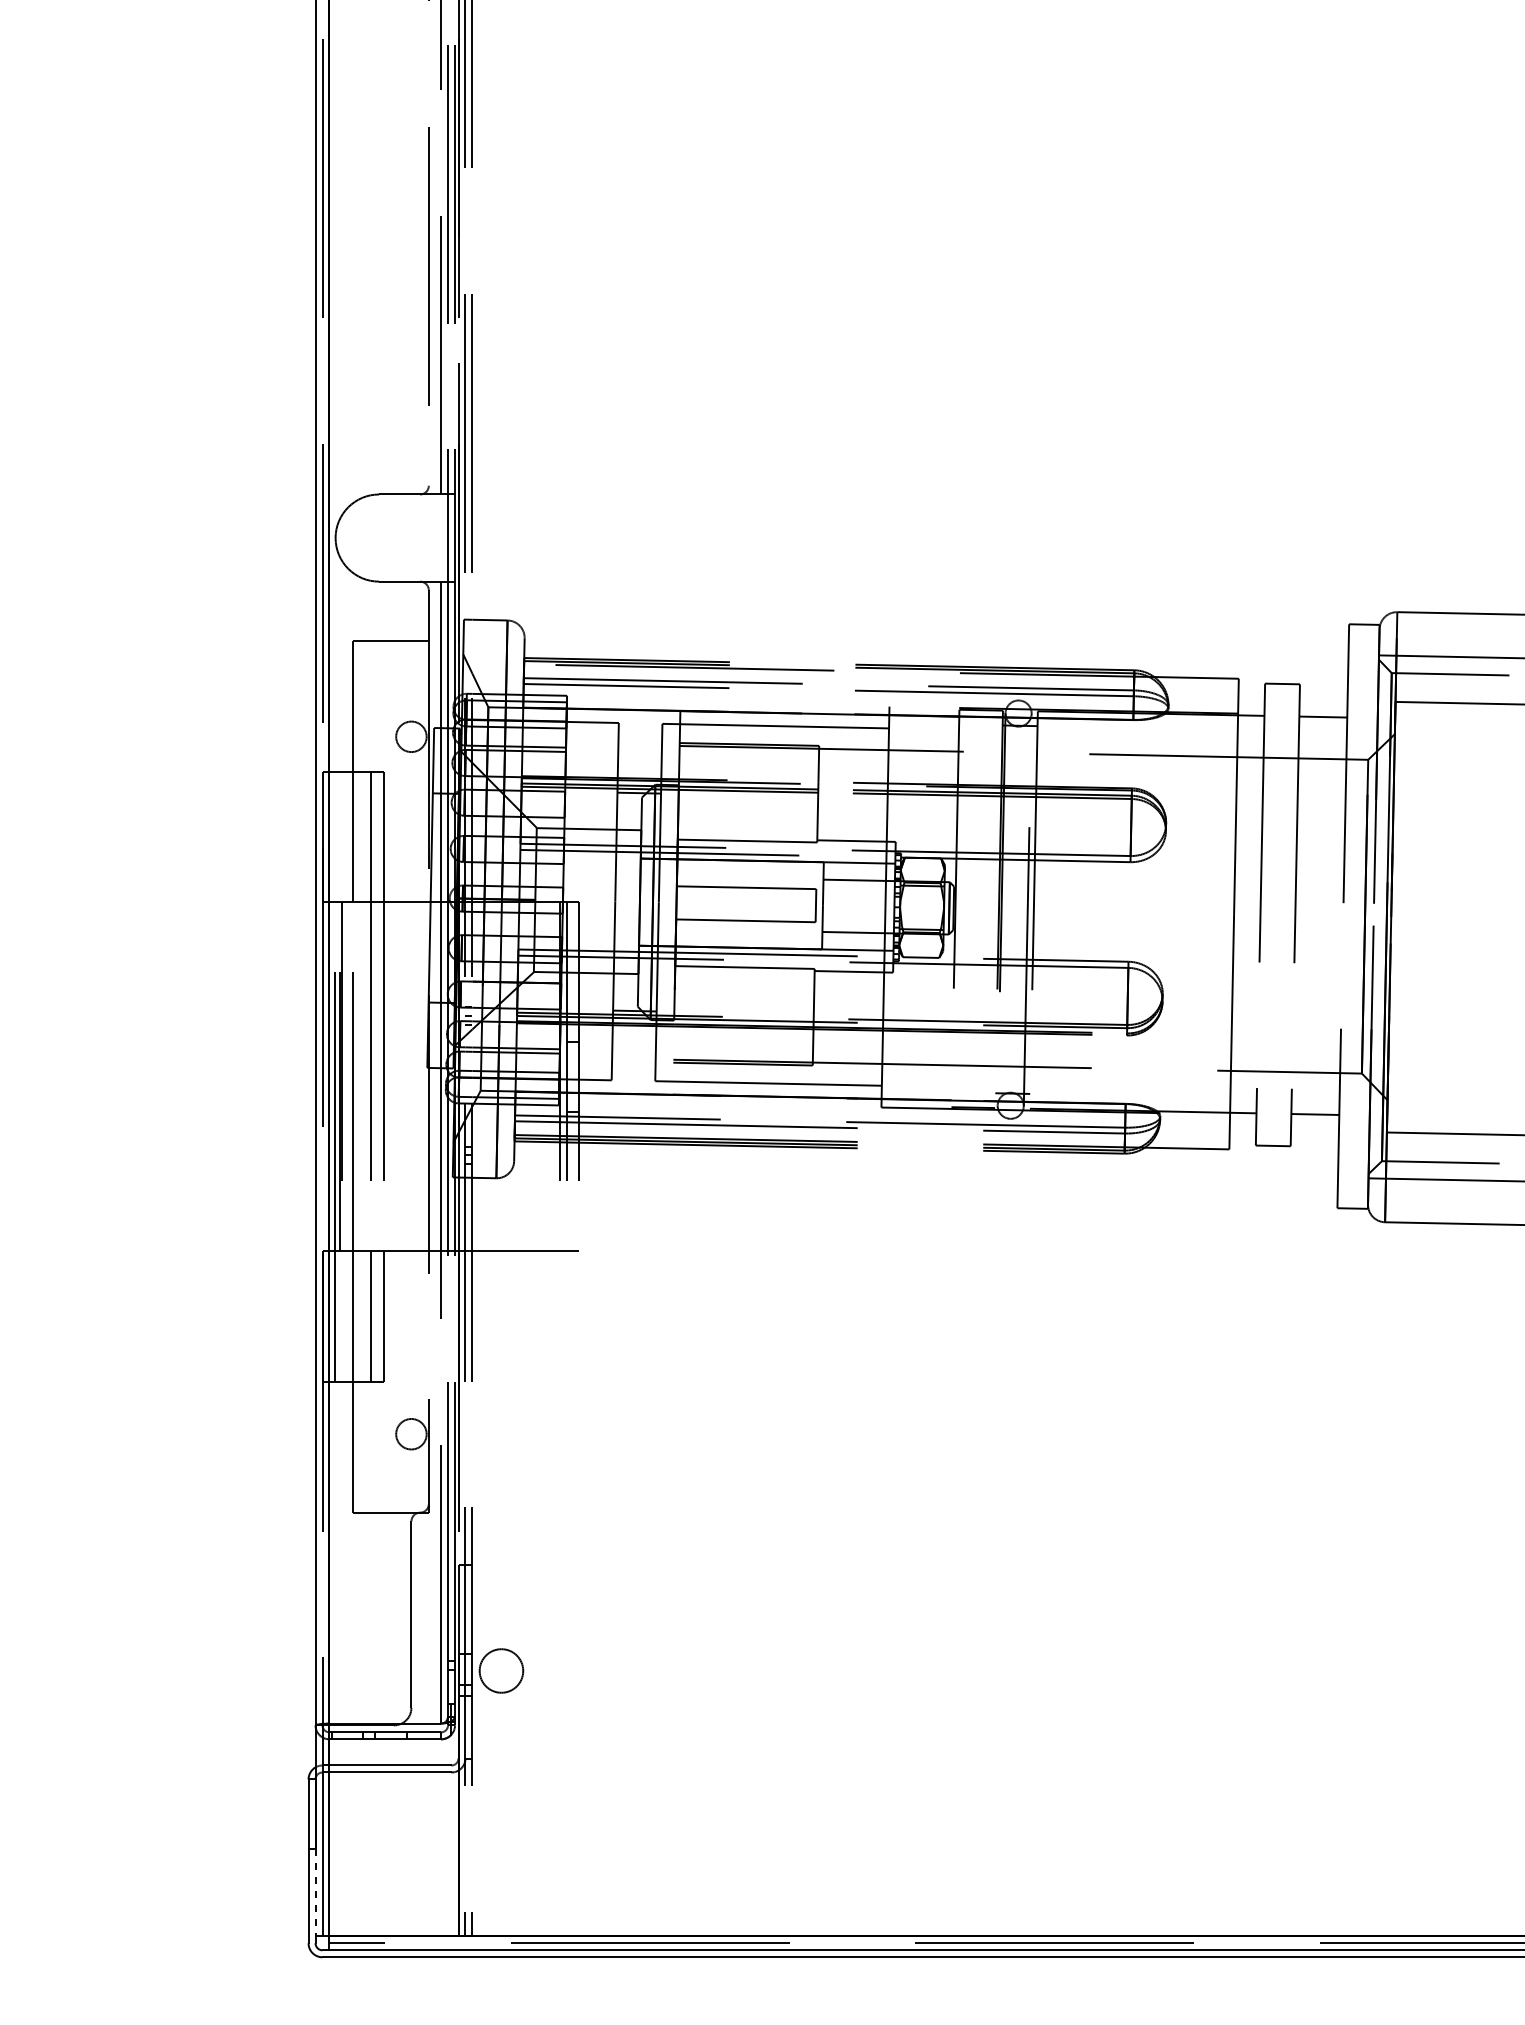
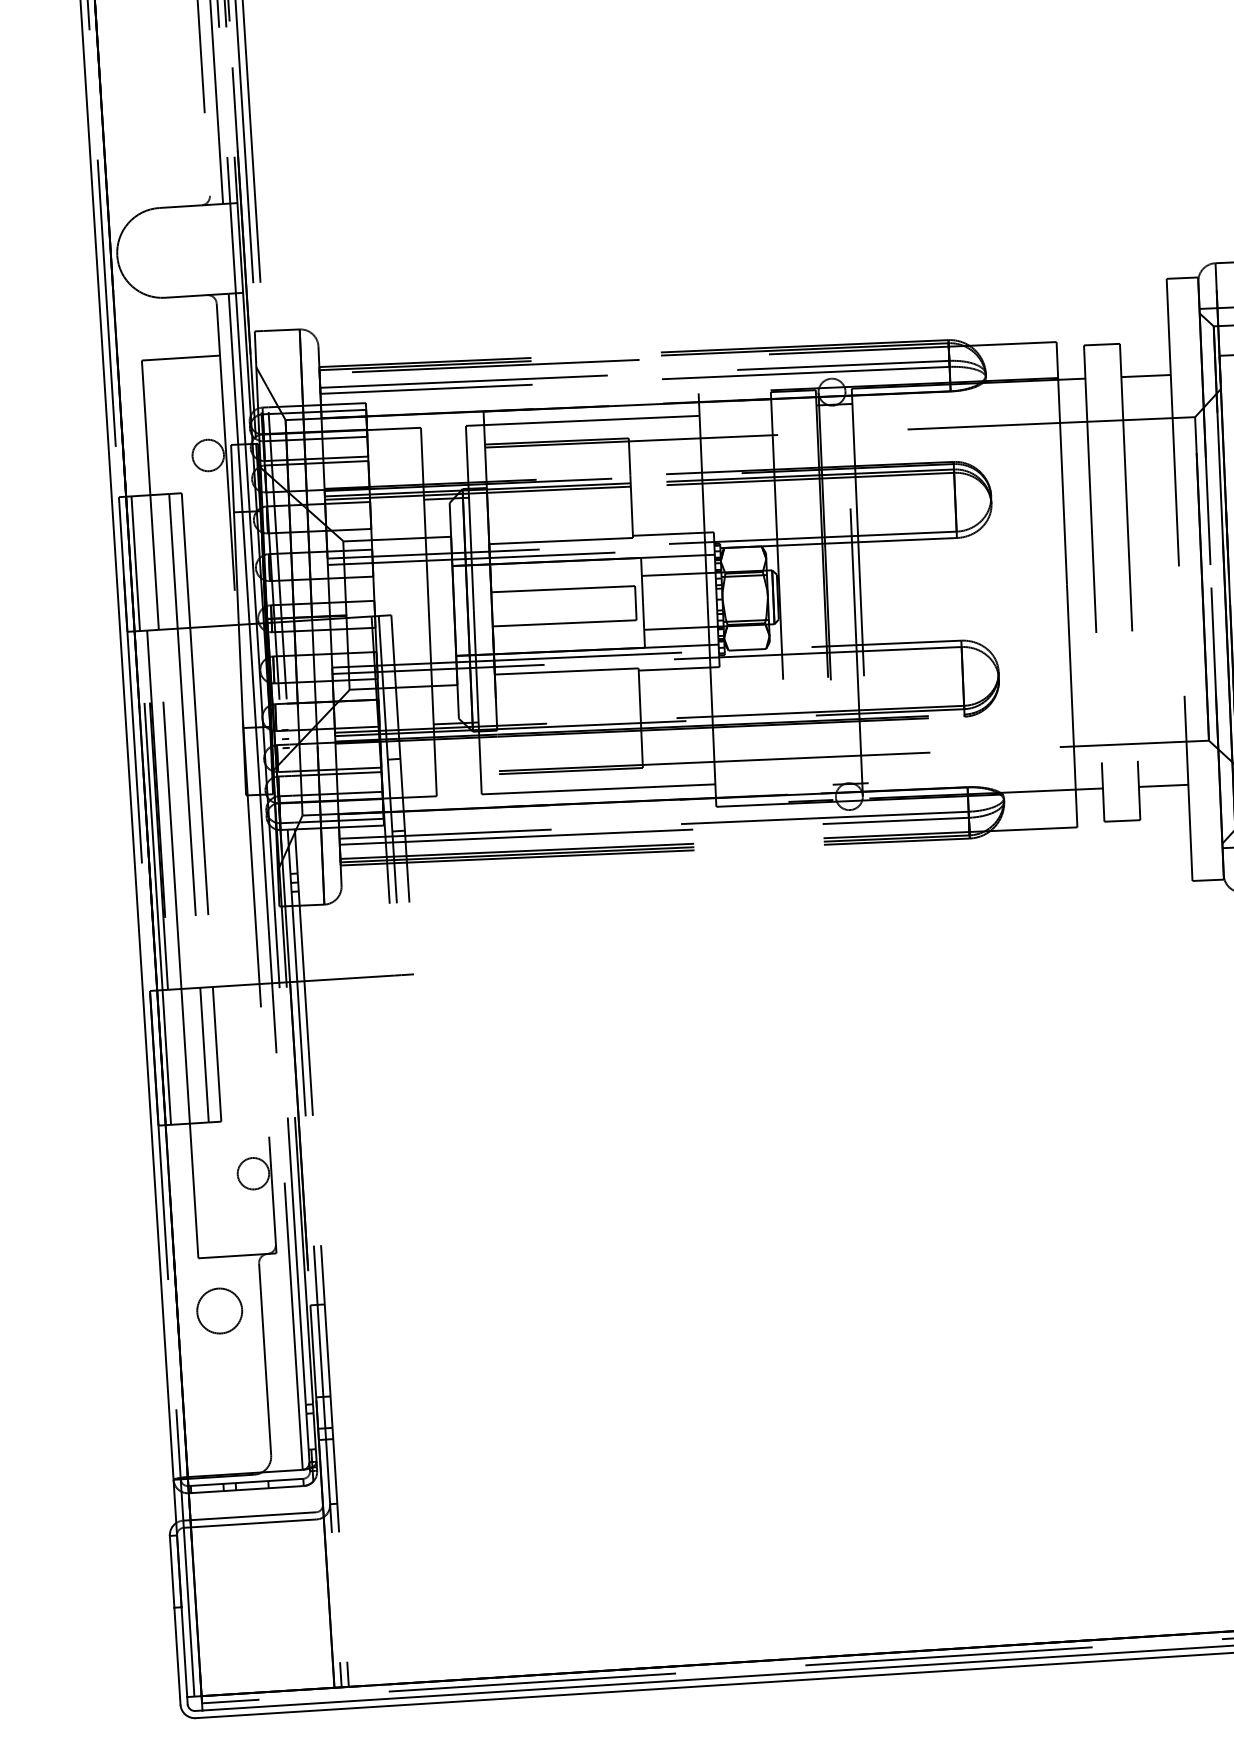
line: (334, 836) -> (135, 563), added
circle: (501, 1670) -> (219, 1310), moved
line: (315, 1892) -> (184, 1651), dashed -> solid

